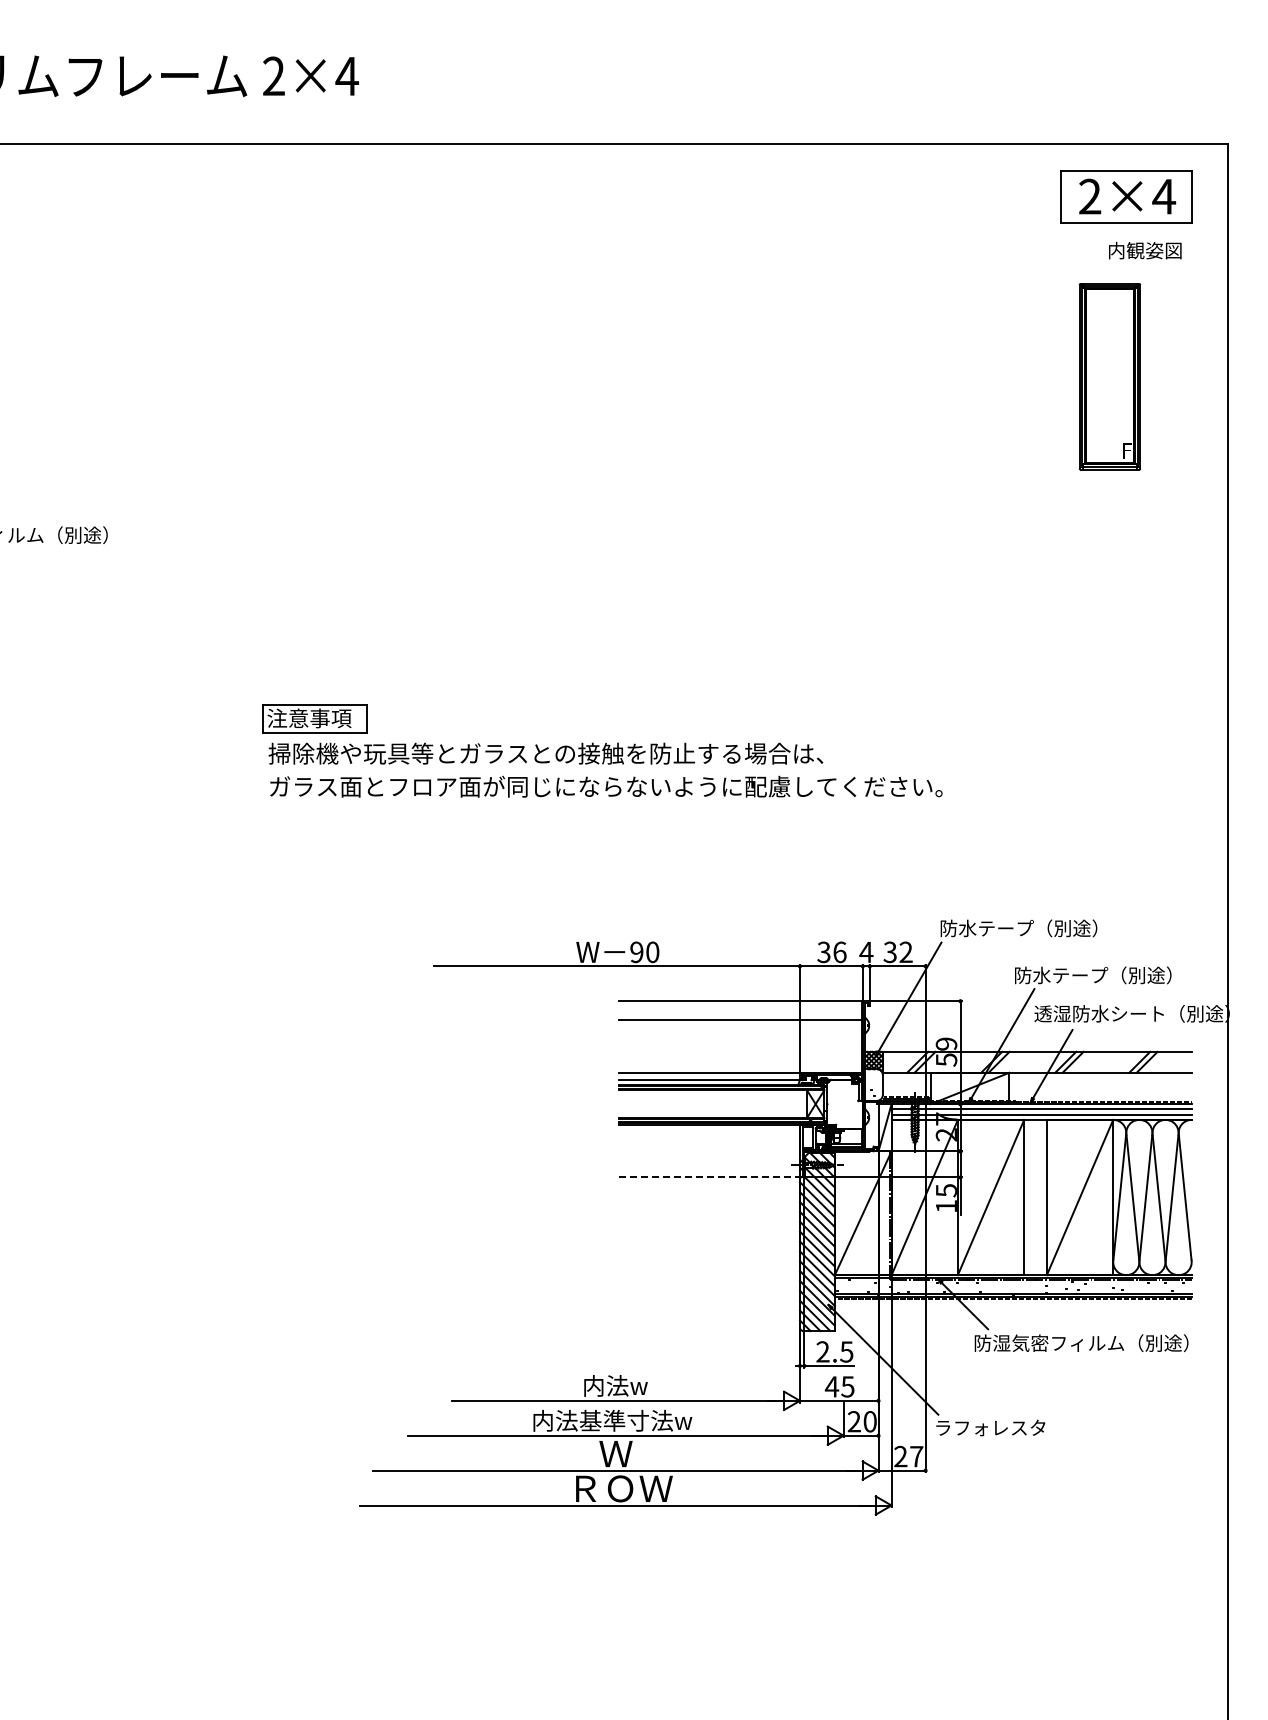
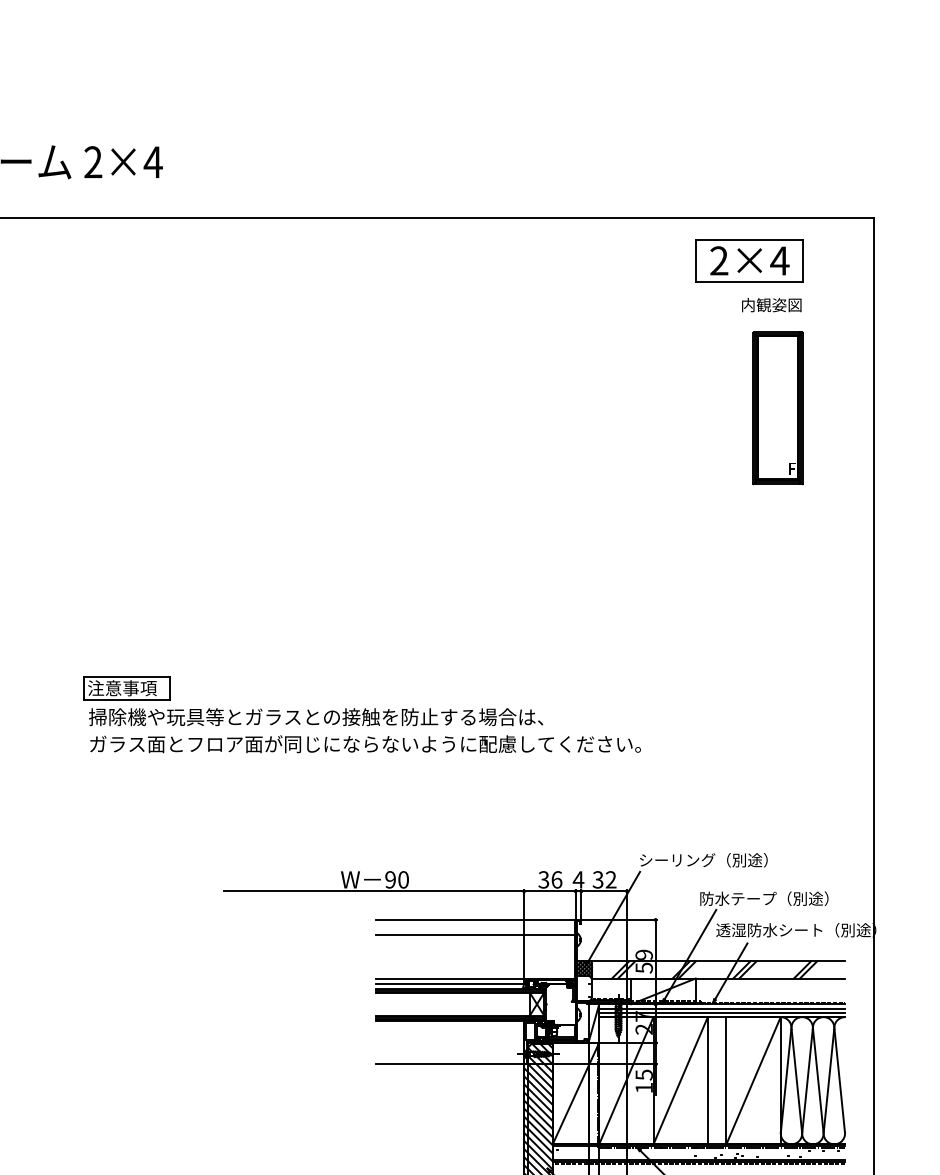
part: (1126, 196) -> (749, 260), moved
text: (1145, 250) -> (771, 305), moved
text: (986, 928) -> (676, 860), 防水テープ（別途） -> シーリング（別途）
line: (712, 1177) -> (452, 1064), dashed -> solid

